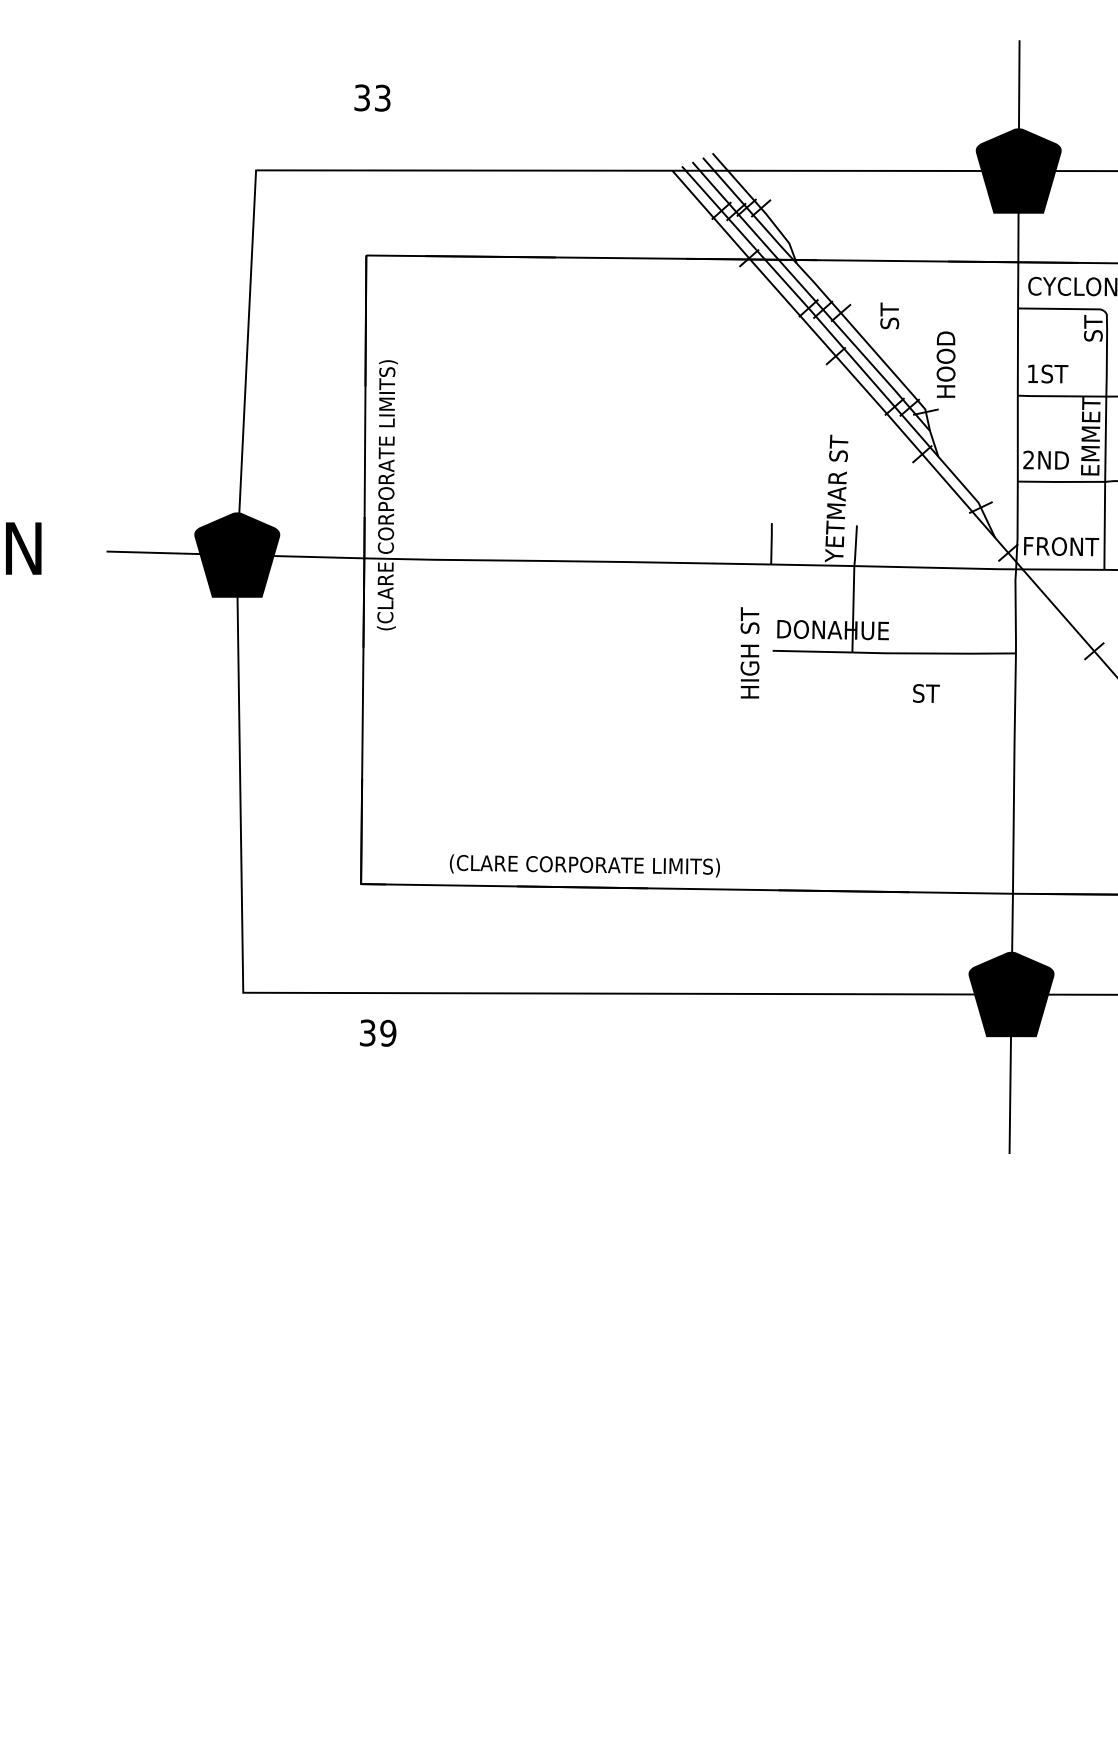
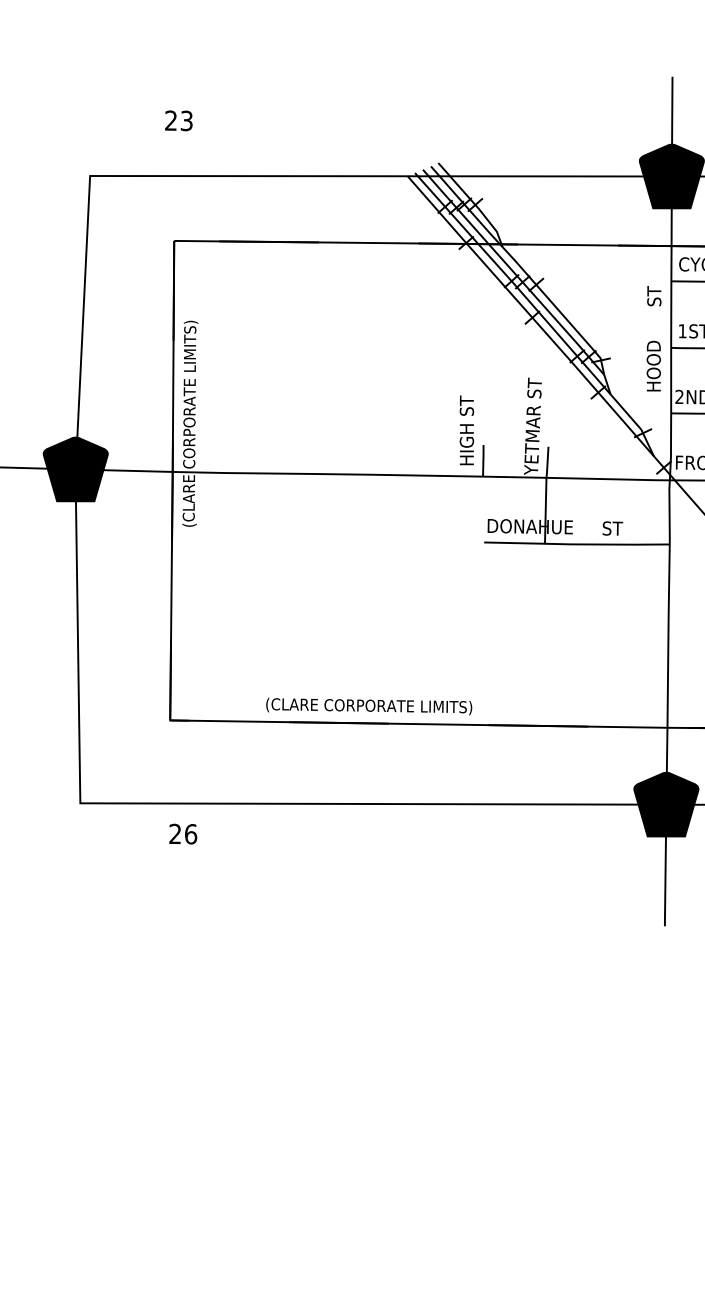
text: (361, 97) -> (170, 120), 33 -> 23
text: (889, 315) -> (654, 295), moved
text: (945, 364) -> (653, 366), moved
text: (749, 652) -> (466, 430), moved
text: (926, 693) -> (612, 528), moved
text: (584, 865) -> (368, 706), moved
text: (377, 1032) -> (182, 833), 39 -> 26

